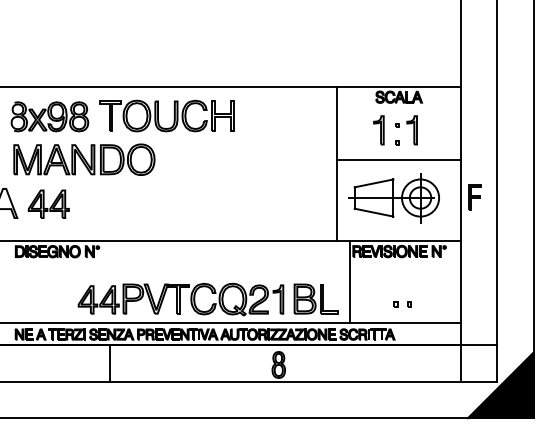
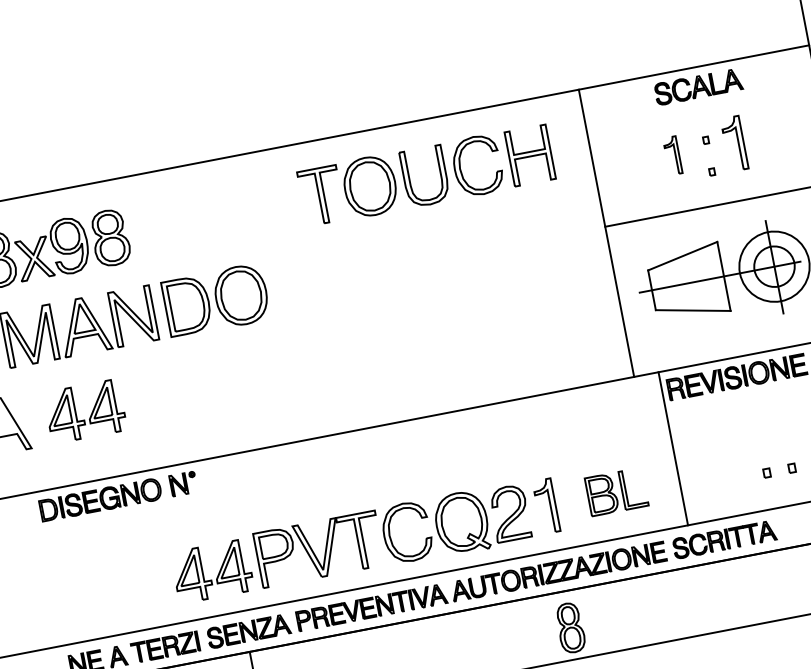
part: (158, 115) -> (410, 177), moved
part: (378, 130) -> (672, 156), size x0.7
part: (315, 298) -> (615, 491), size x0.7

